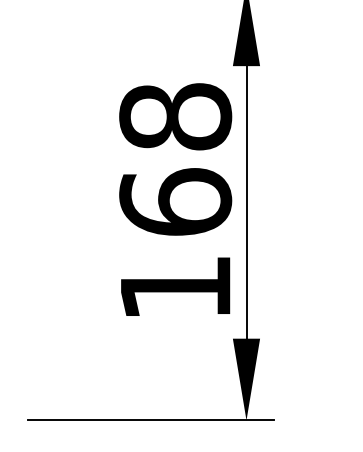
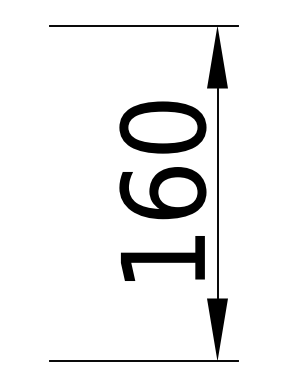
text: (175, 116) -> (162, 127), 168 -> 160

